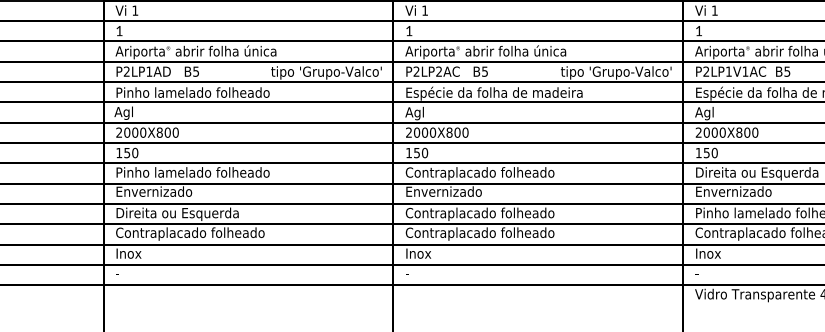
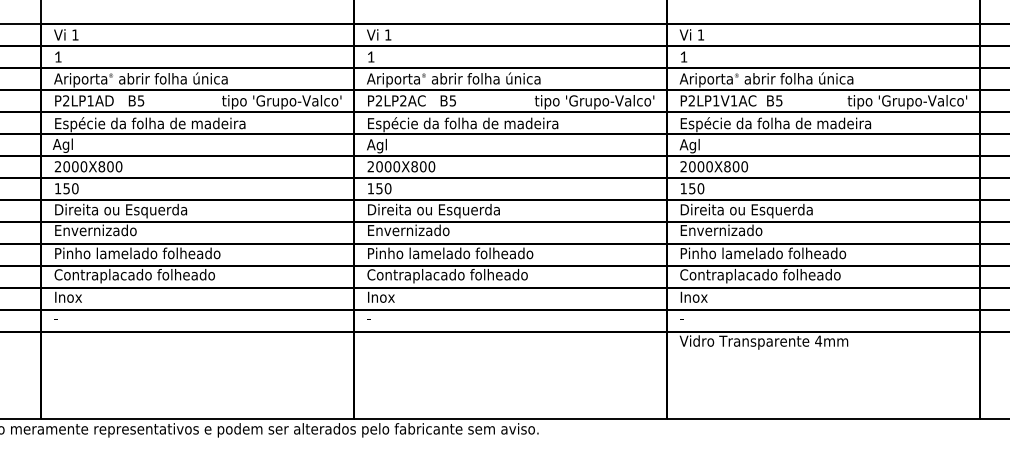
text: (204, 93) -> (150, 124), Pinho lamelado folheado -> Espécie da folha de madeira
text: (193, 173) -> (138, 210), Pinho lamelado folheado -> Direita ou Esquerda
text: (479, 173) -> (447, 210), Contraplacado folheado -> Direita ou Esquerda
text: (193, 213) -> (138, 254), Direita ou Esquerda -> Pinho lamelado folheado
text: (482, 213) -> (450, 254), Contraplacado folheado -> Pinho lamelado folheado

